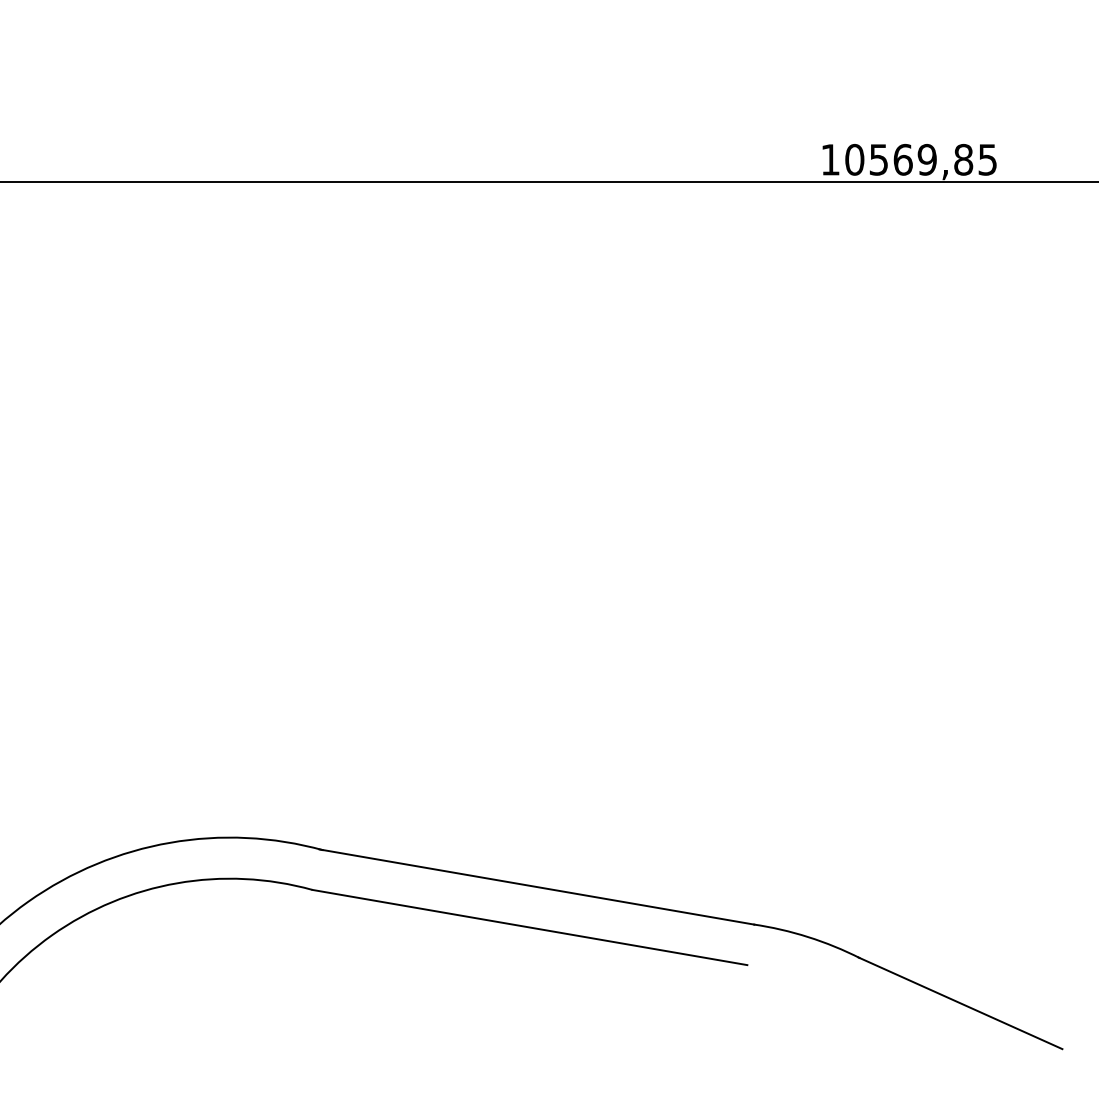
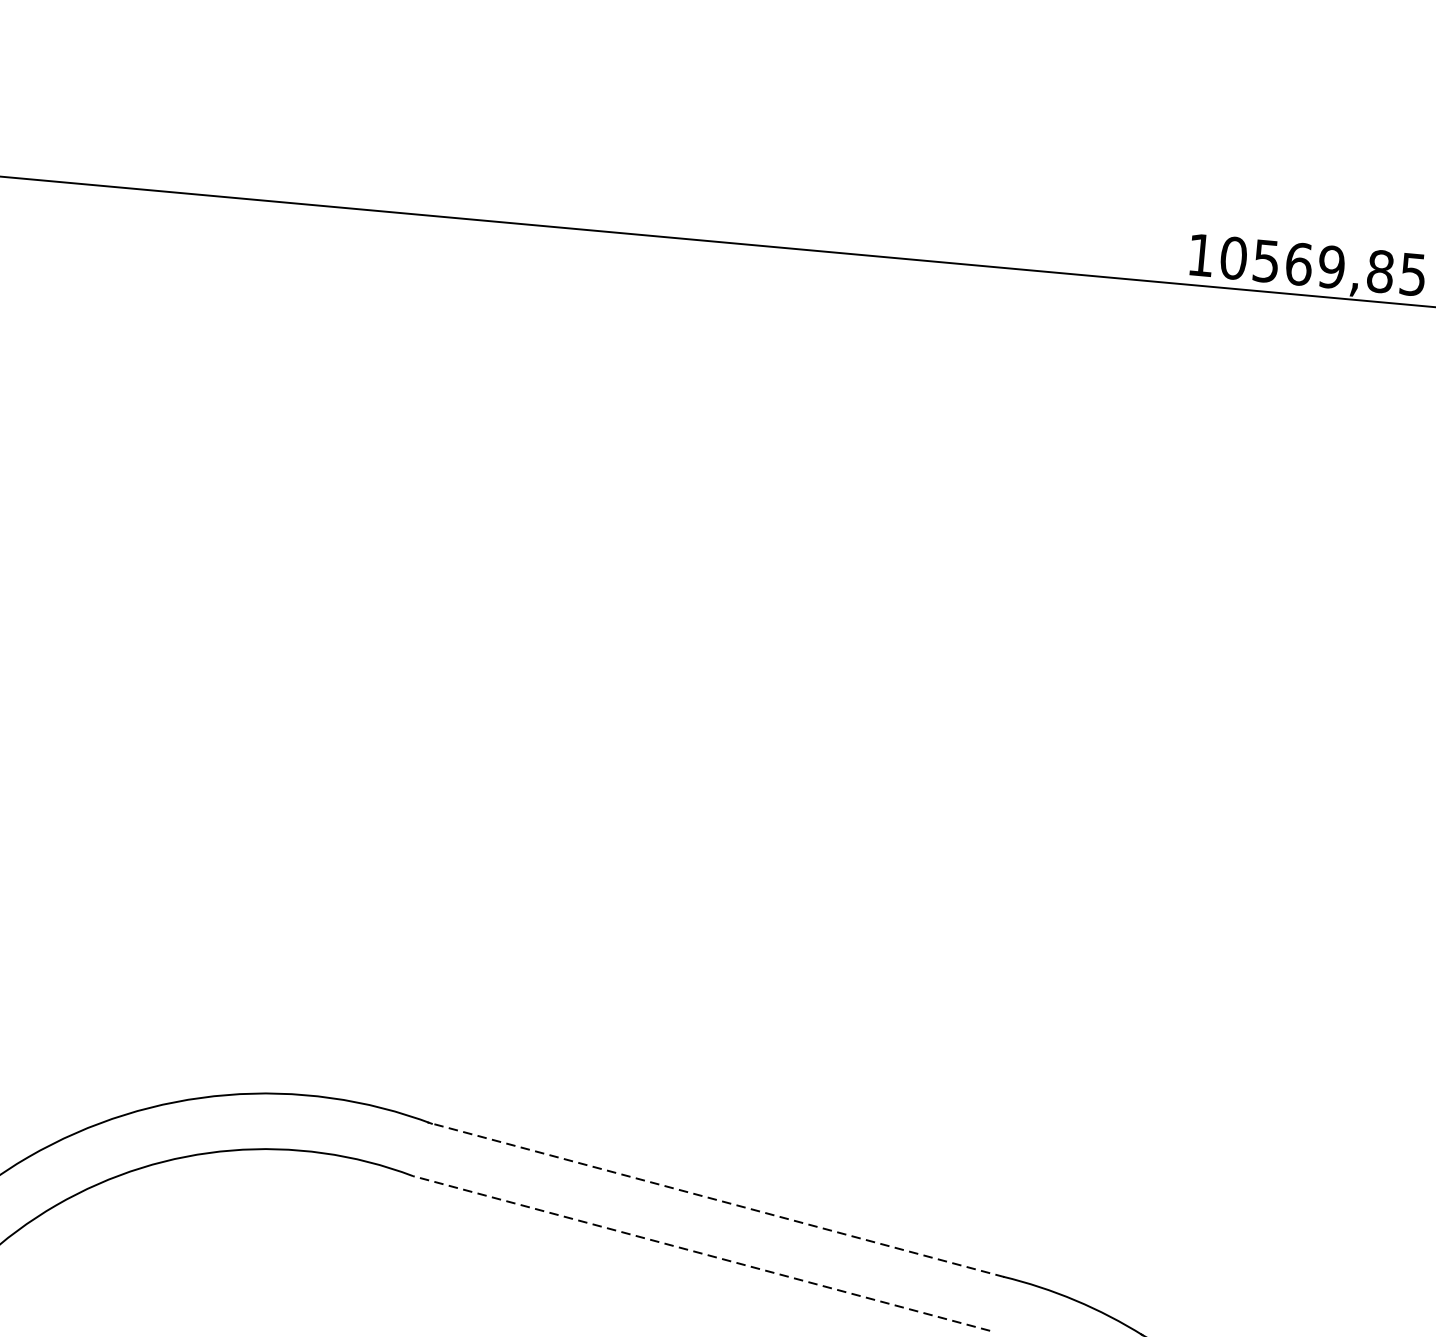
line: (536, 887) -> (715, 1200), solid -> dashed
line: (529, 927) -> (701, 1253), solid -> dashed

